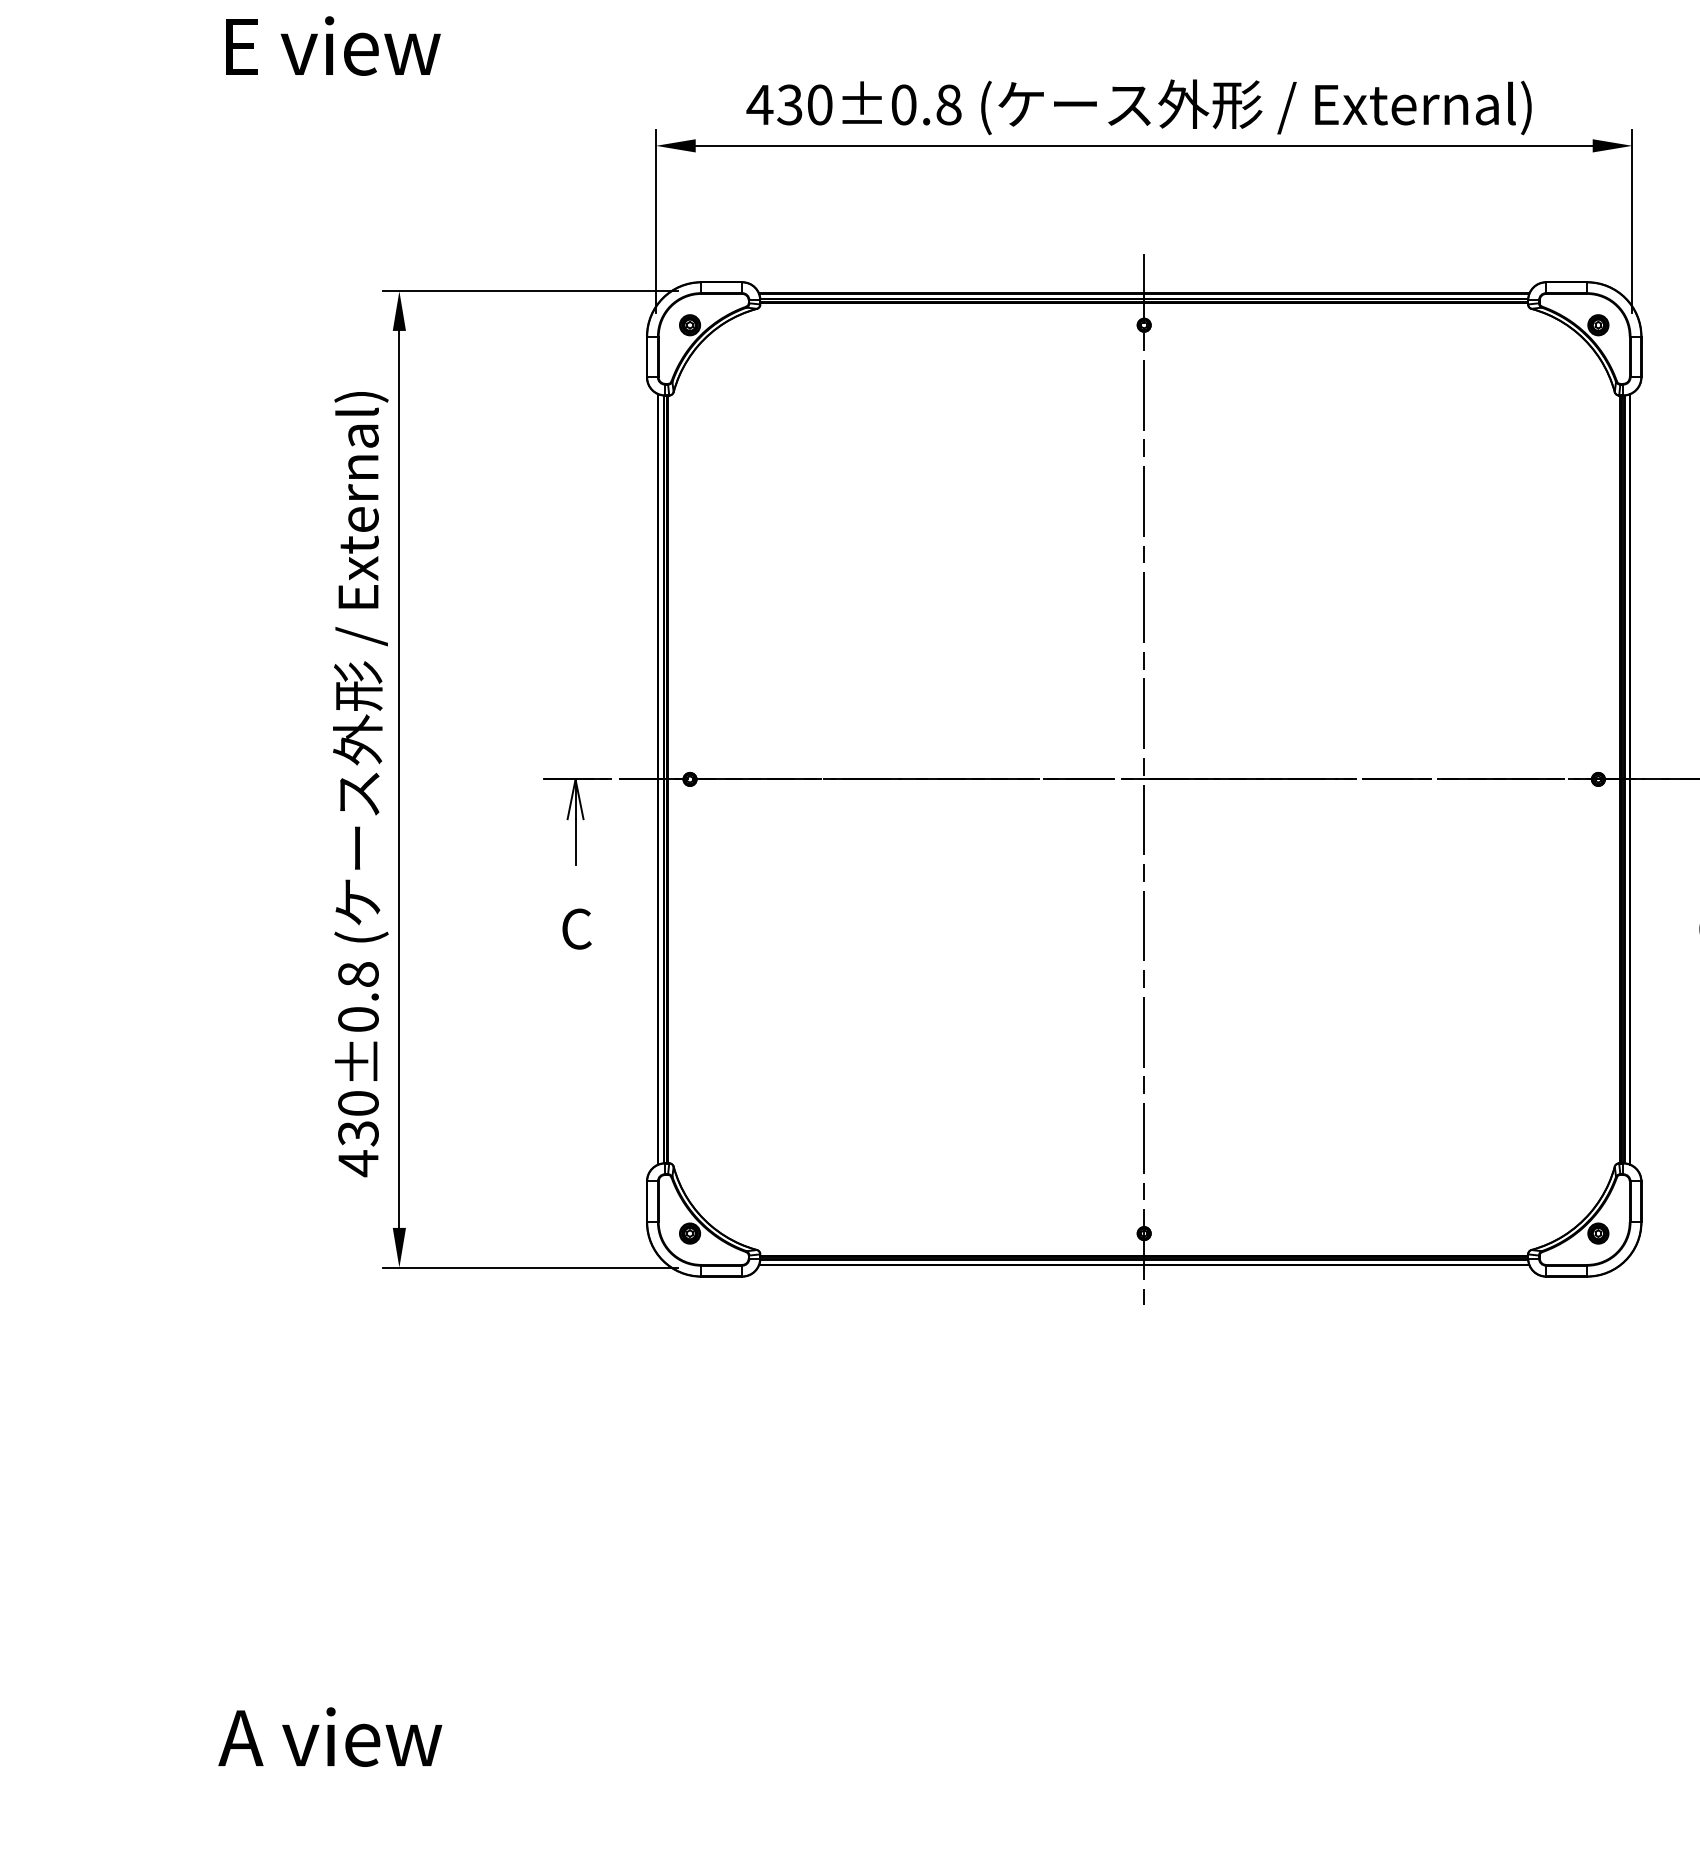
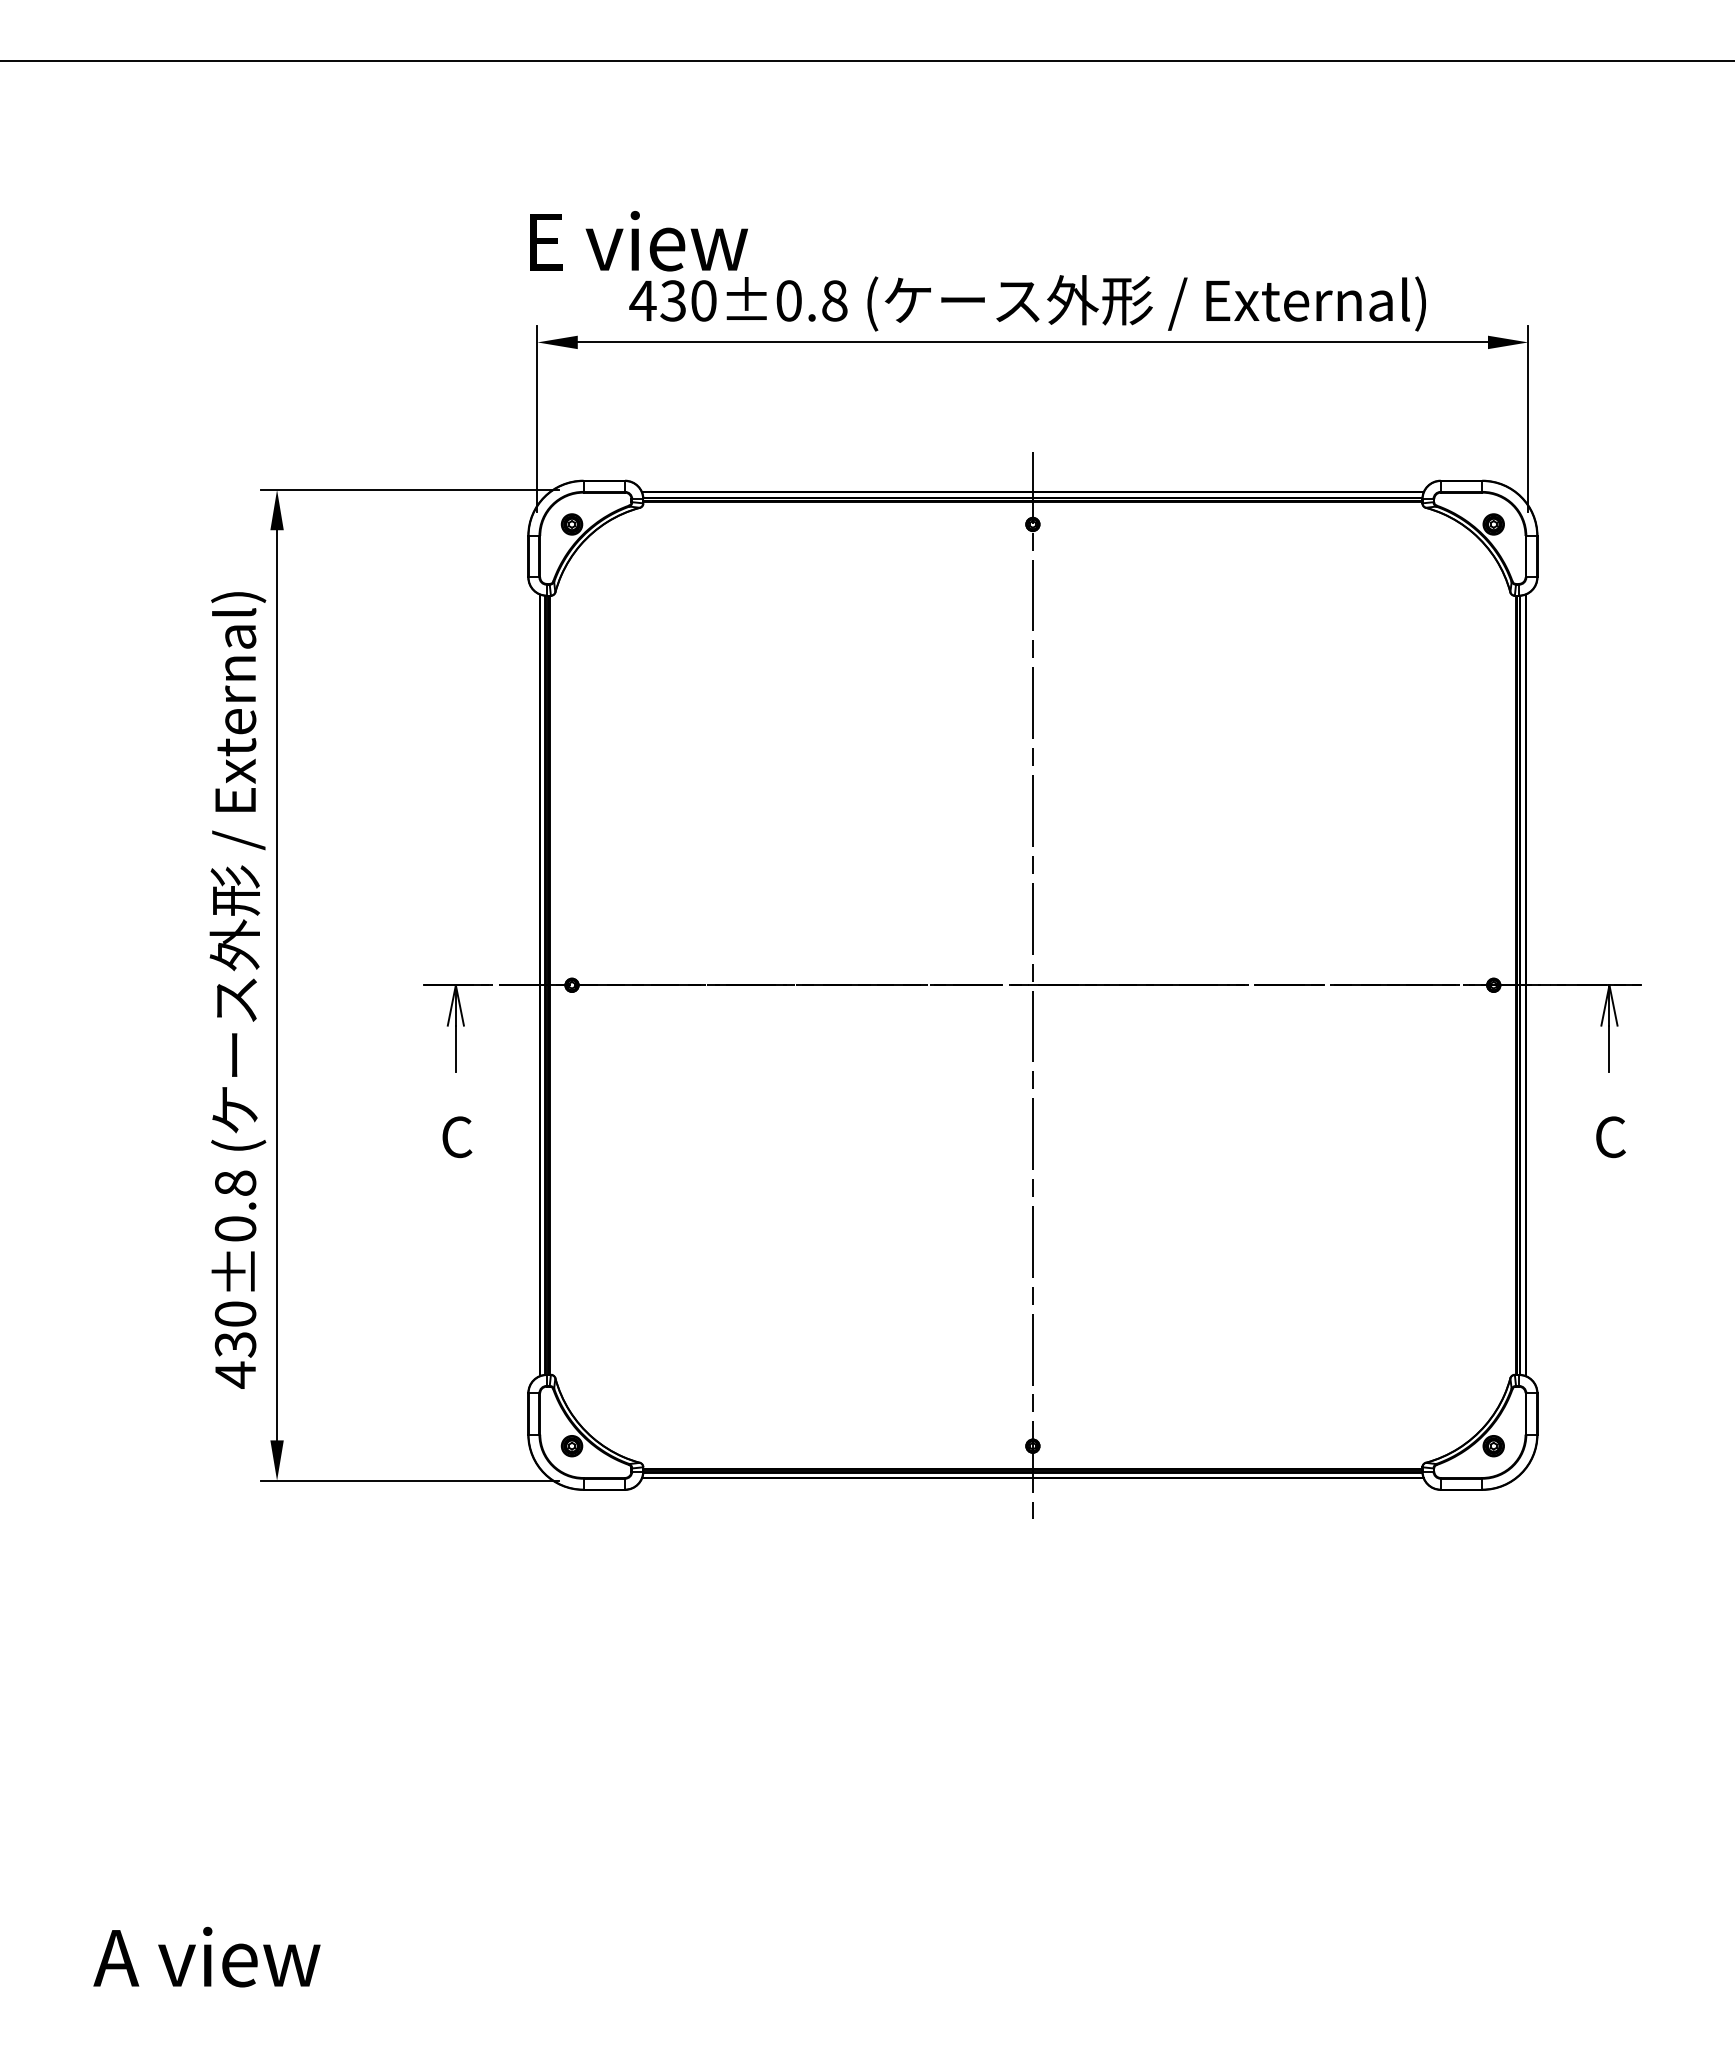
text: (332, 46) -> (638, 241), moved

